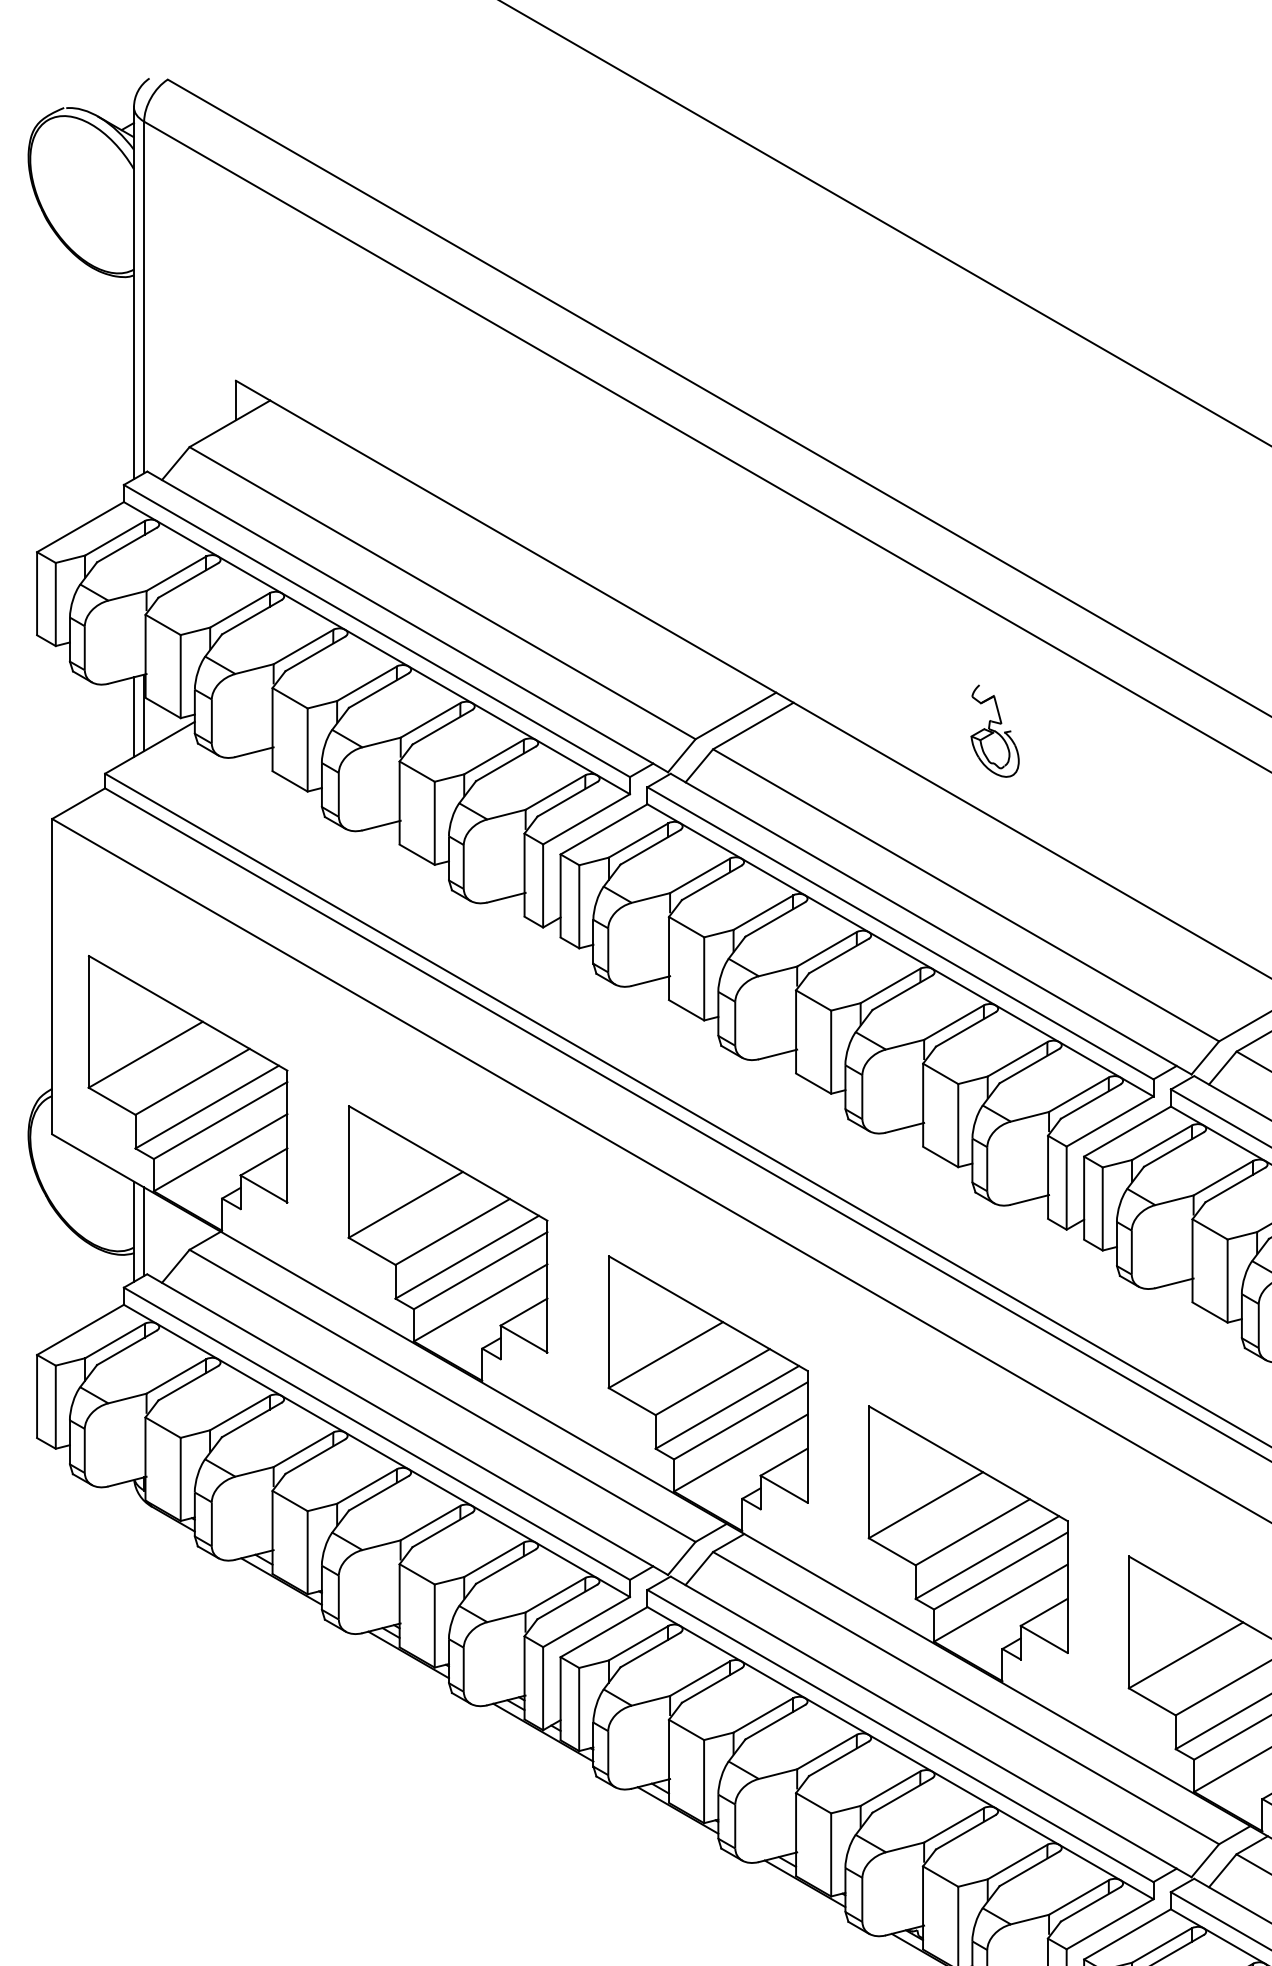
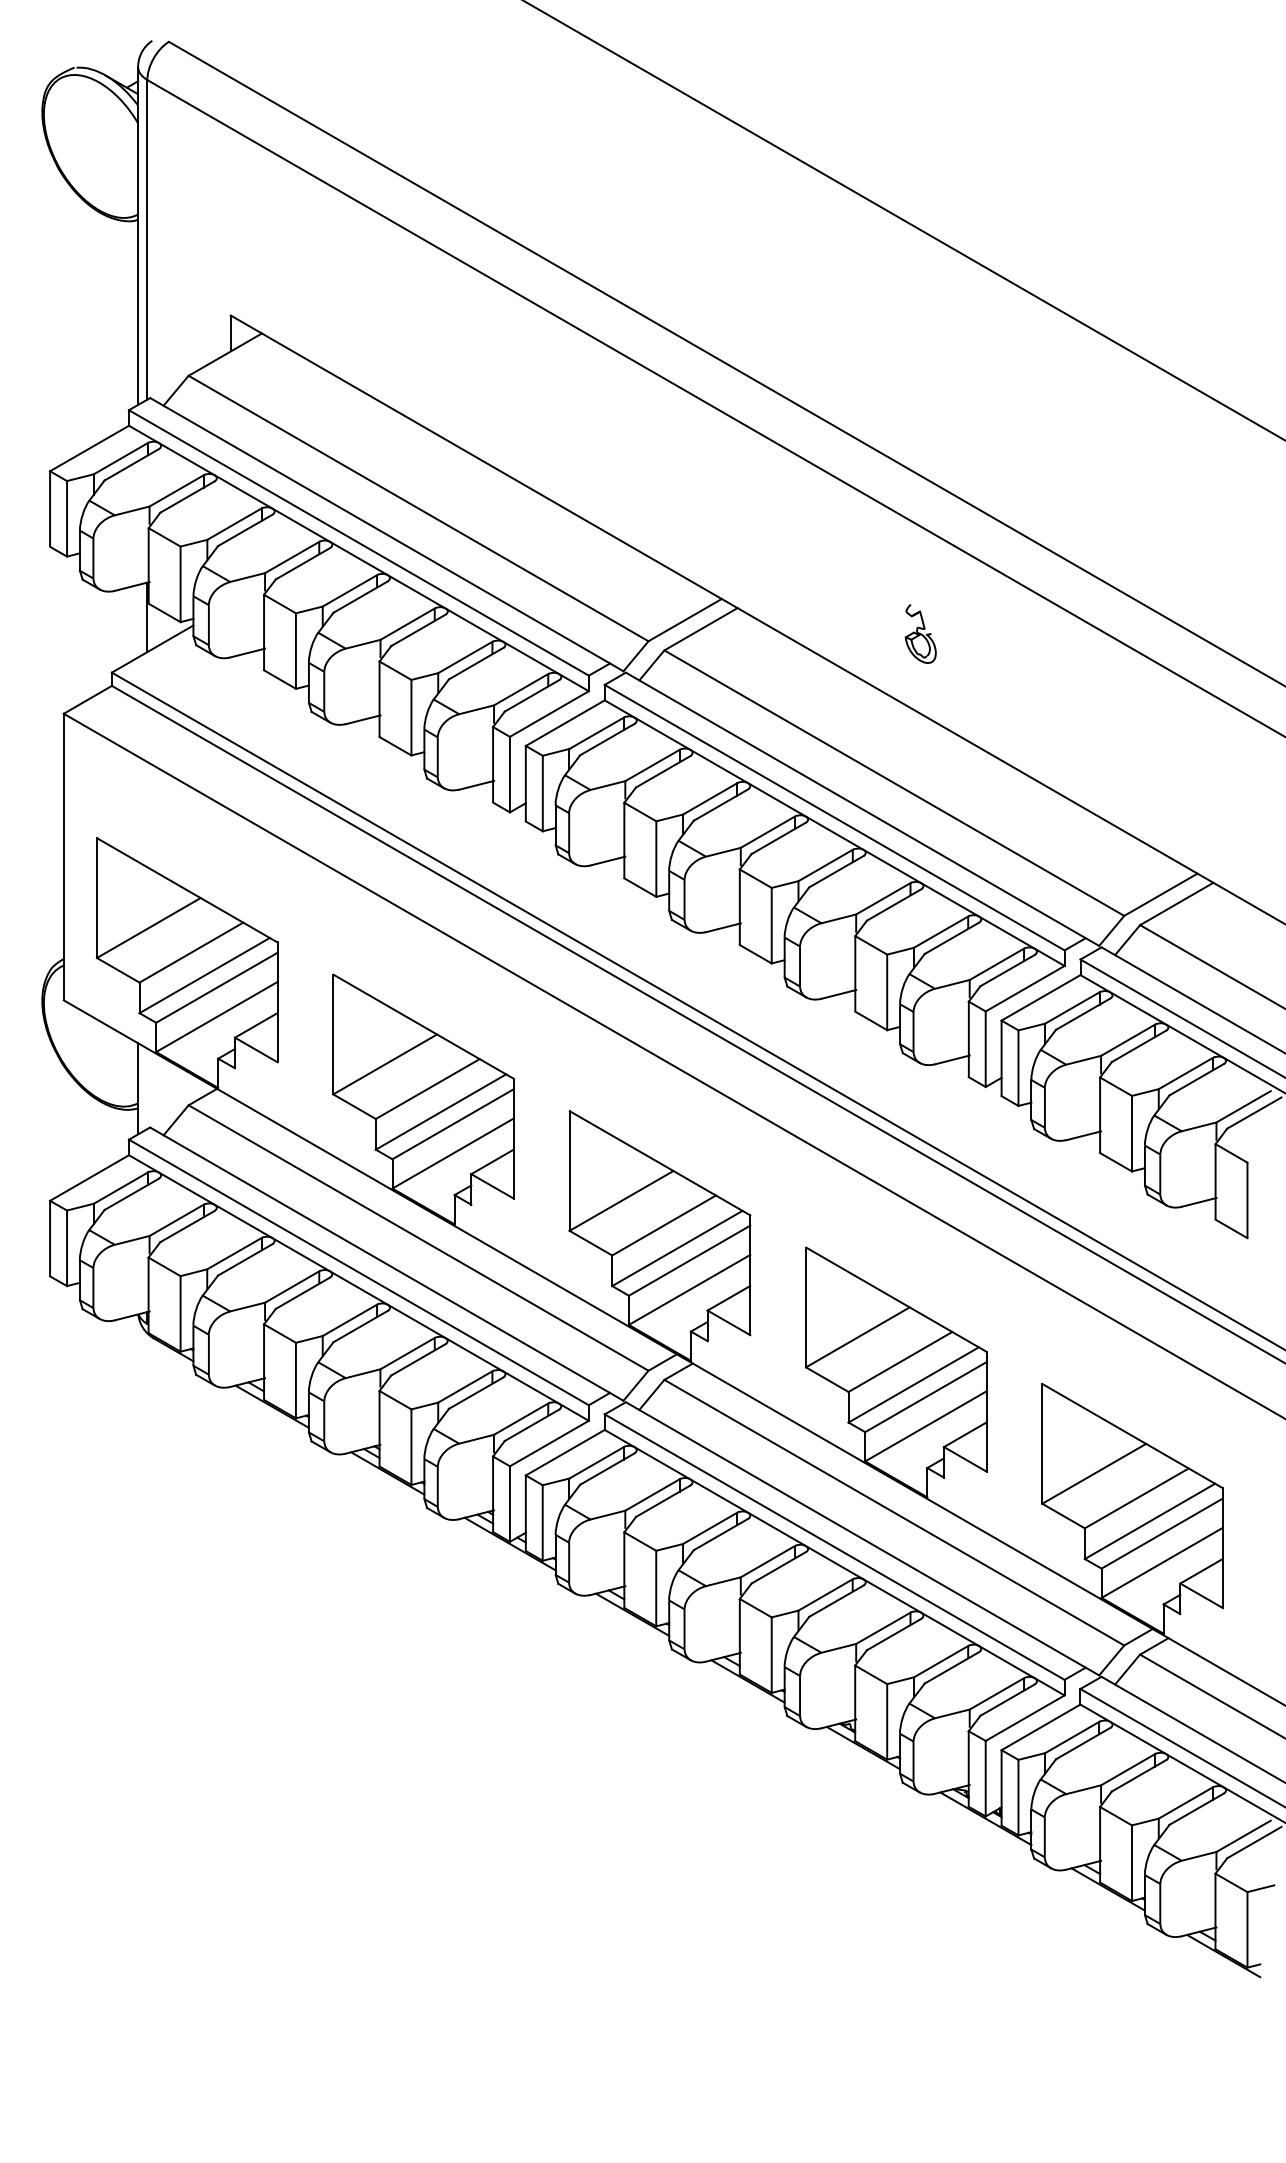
line: (134, 717) -> (138, 621), removed
part: (994, 730) -> (920, 633), size x0.7
line: (144, 1231) -> (147, 1088), removed

